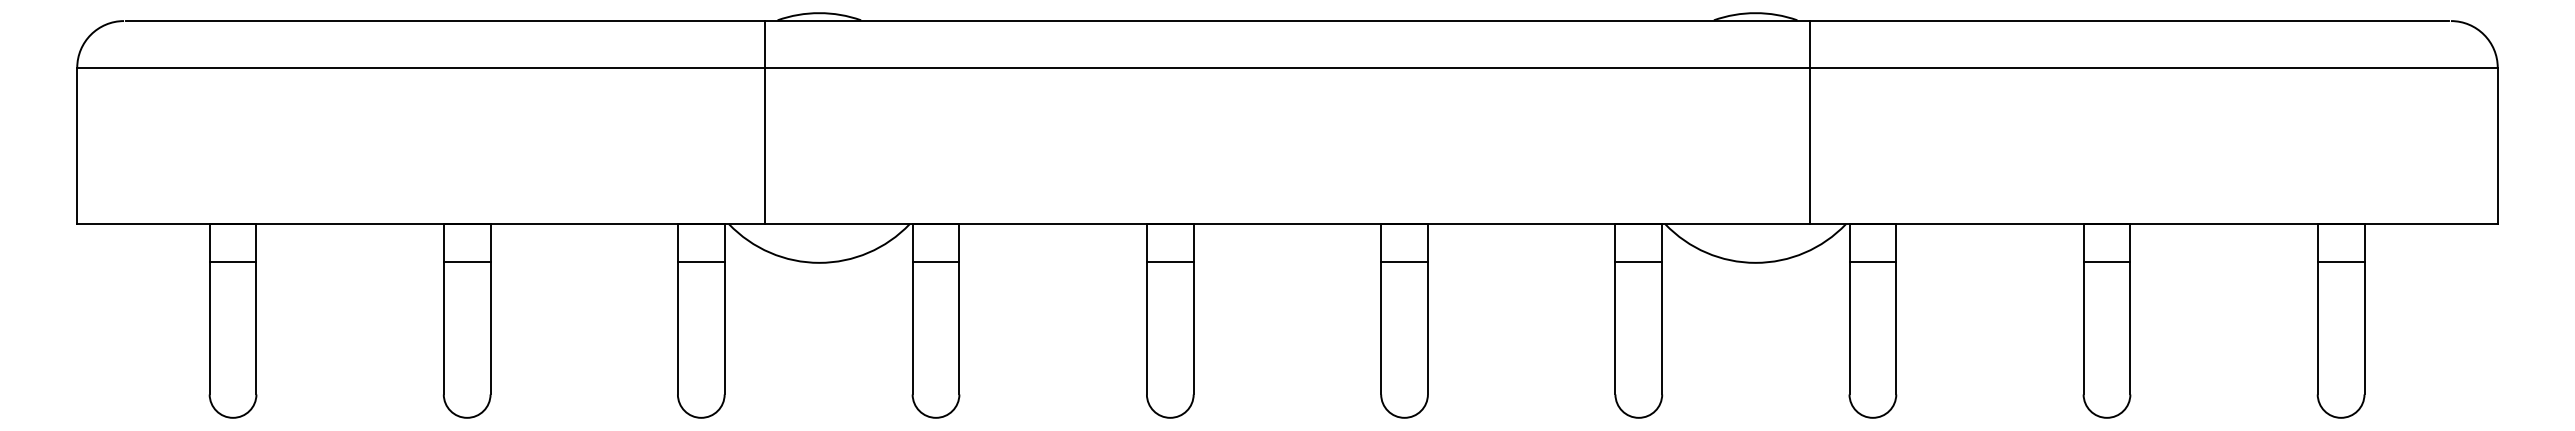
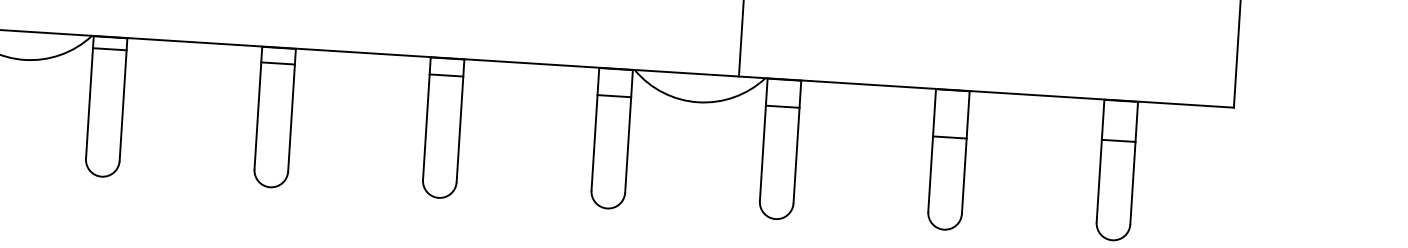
line: (935, 261) -> (109, 49), moved
line: (1169, 261) -> (277, 63), moved
line: (1404, 261) -> (446, 75), moved
line: (2106, 261) -> (949, 137), moved
line: (2340, 261) -> (1118, 140), moved

